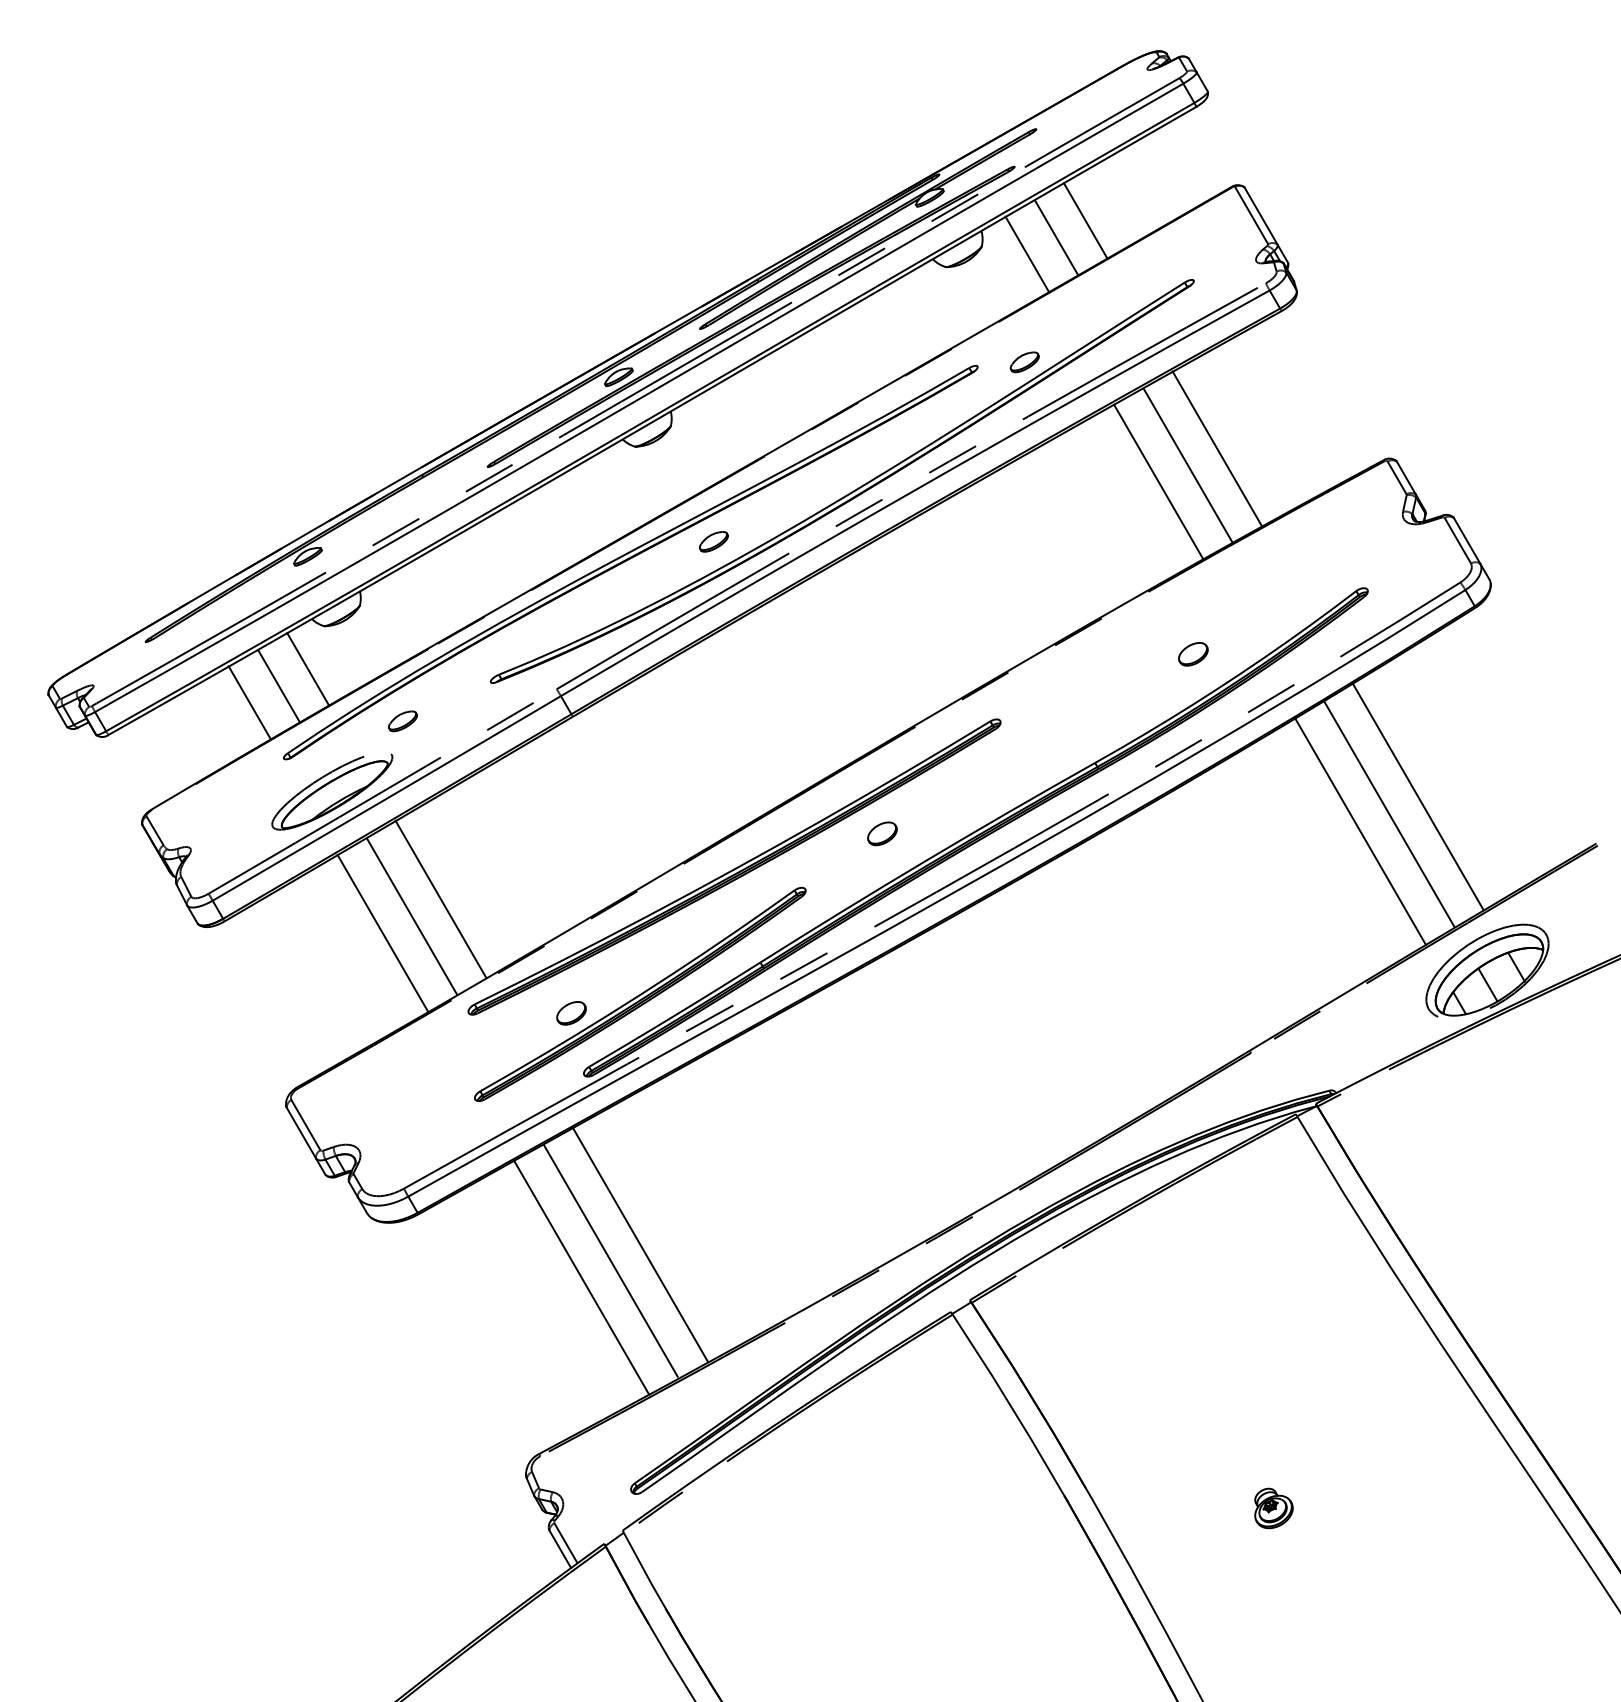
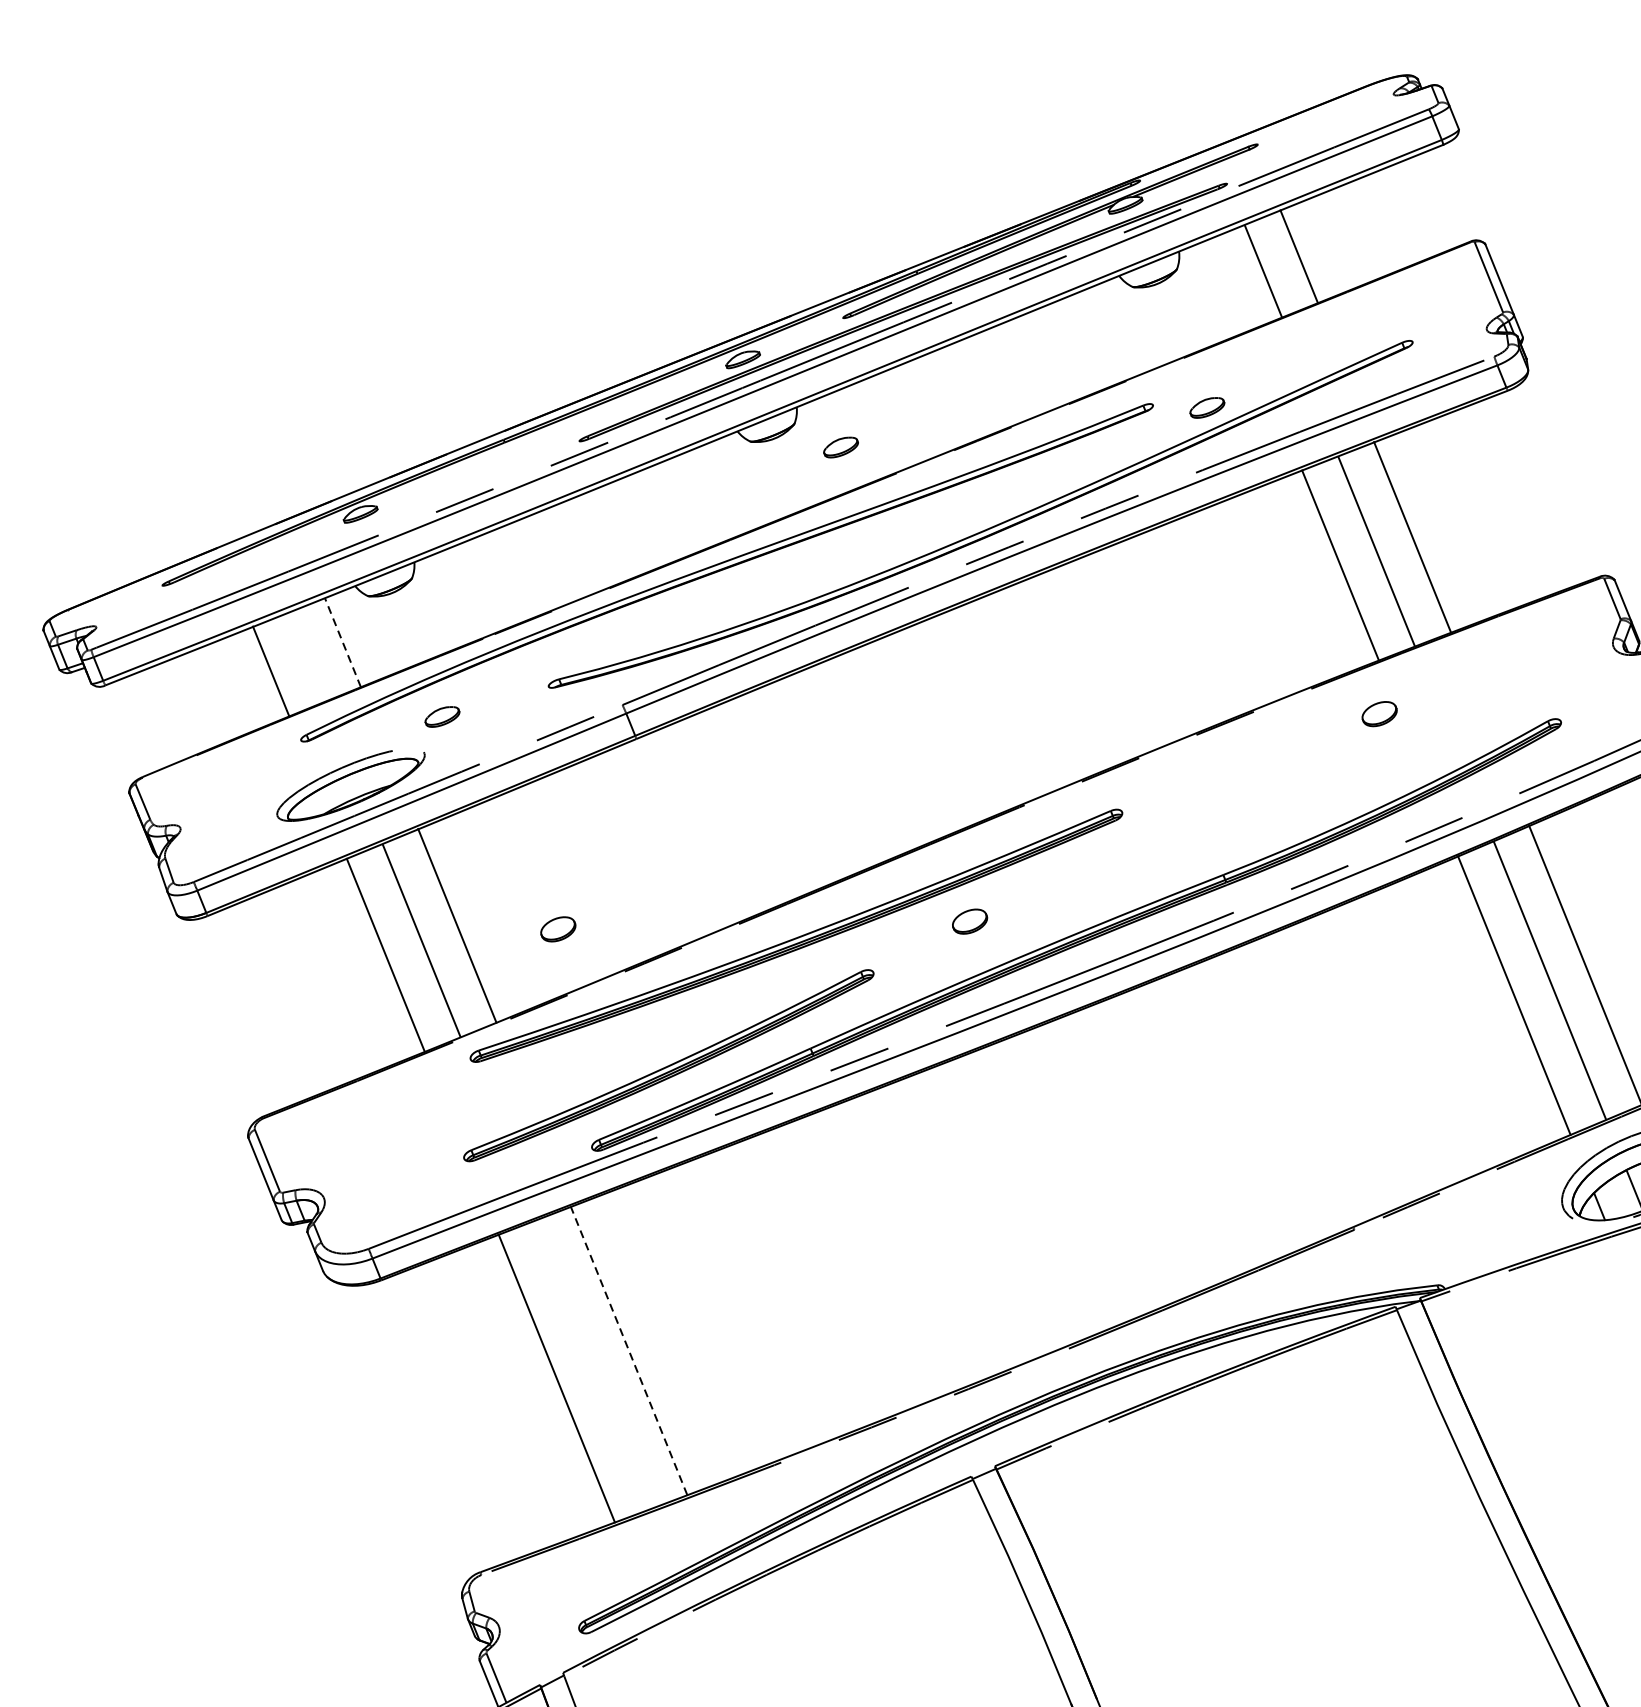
line: (1026, 253) -> (1226, 284), removed
part: (713, 541) -> (840, 447), moved
part: (1193, 654) -> (1379, 714), moved
line: (308, 669) -> (343, 642), solid -> dashed
line: (278, 685) -> (306, 656), removed
part: (571, 1013) -> (558, 929), moved
line: (640, 1244) -> (629, 1350), solid -> dashed
line: (610, 1261) -> (592, 1364), removed

